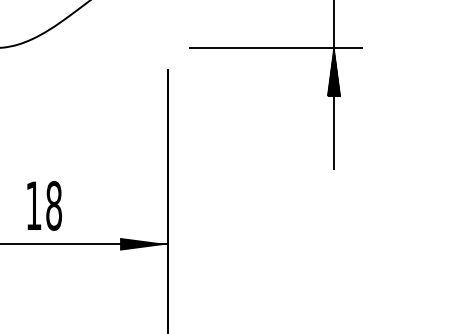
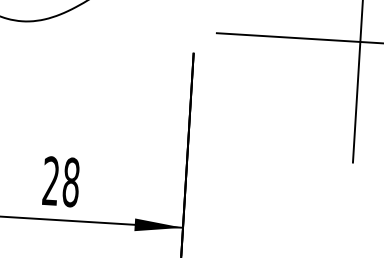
hatch: (333, 72) -> (358, 66), removed
text: (33, 204) -> (50, 179), 18 -> 28

